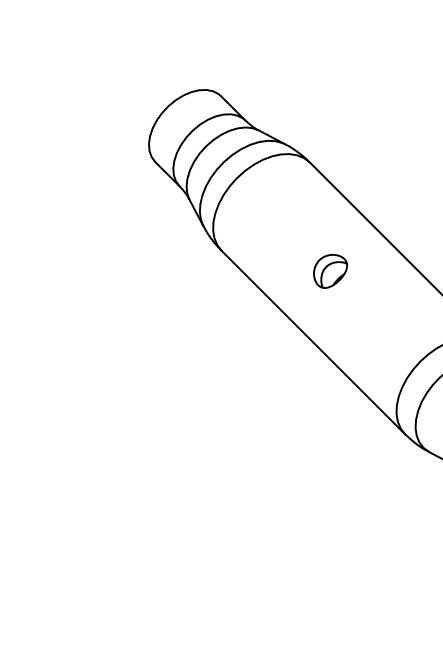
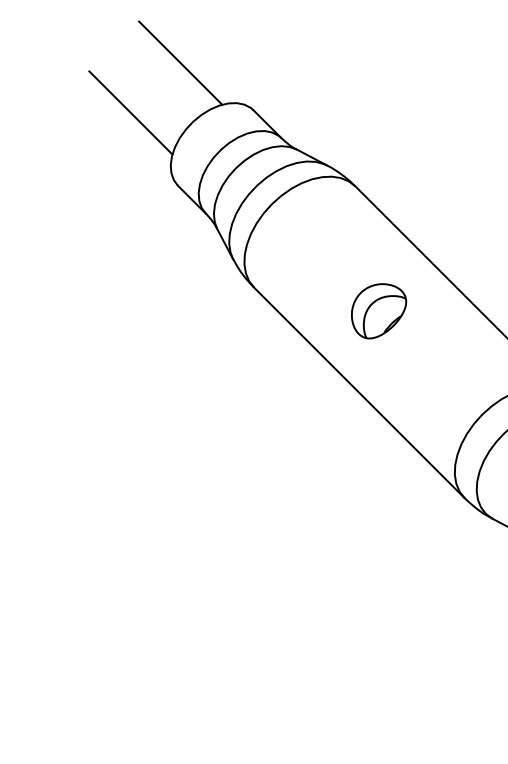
line: (157, 54) -> (180, 62), added
line: (113, 98) -> (130, 112), added
part: (330, 271) -> (379, 311), size x1.43

